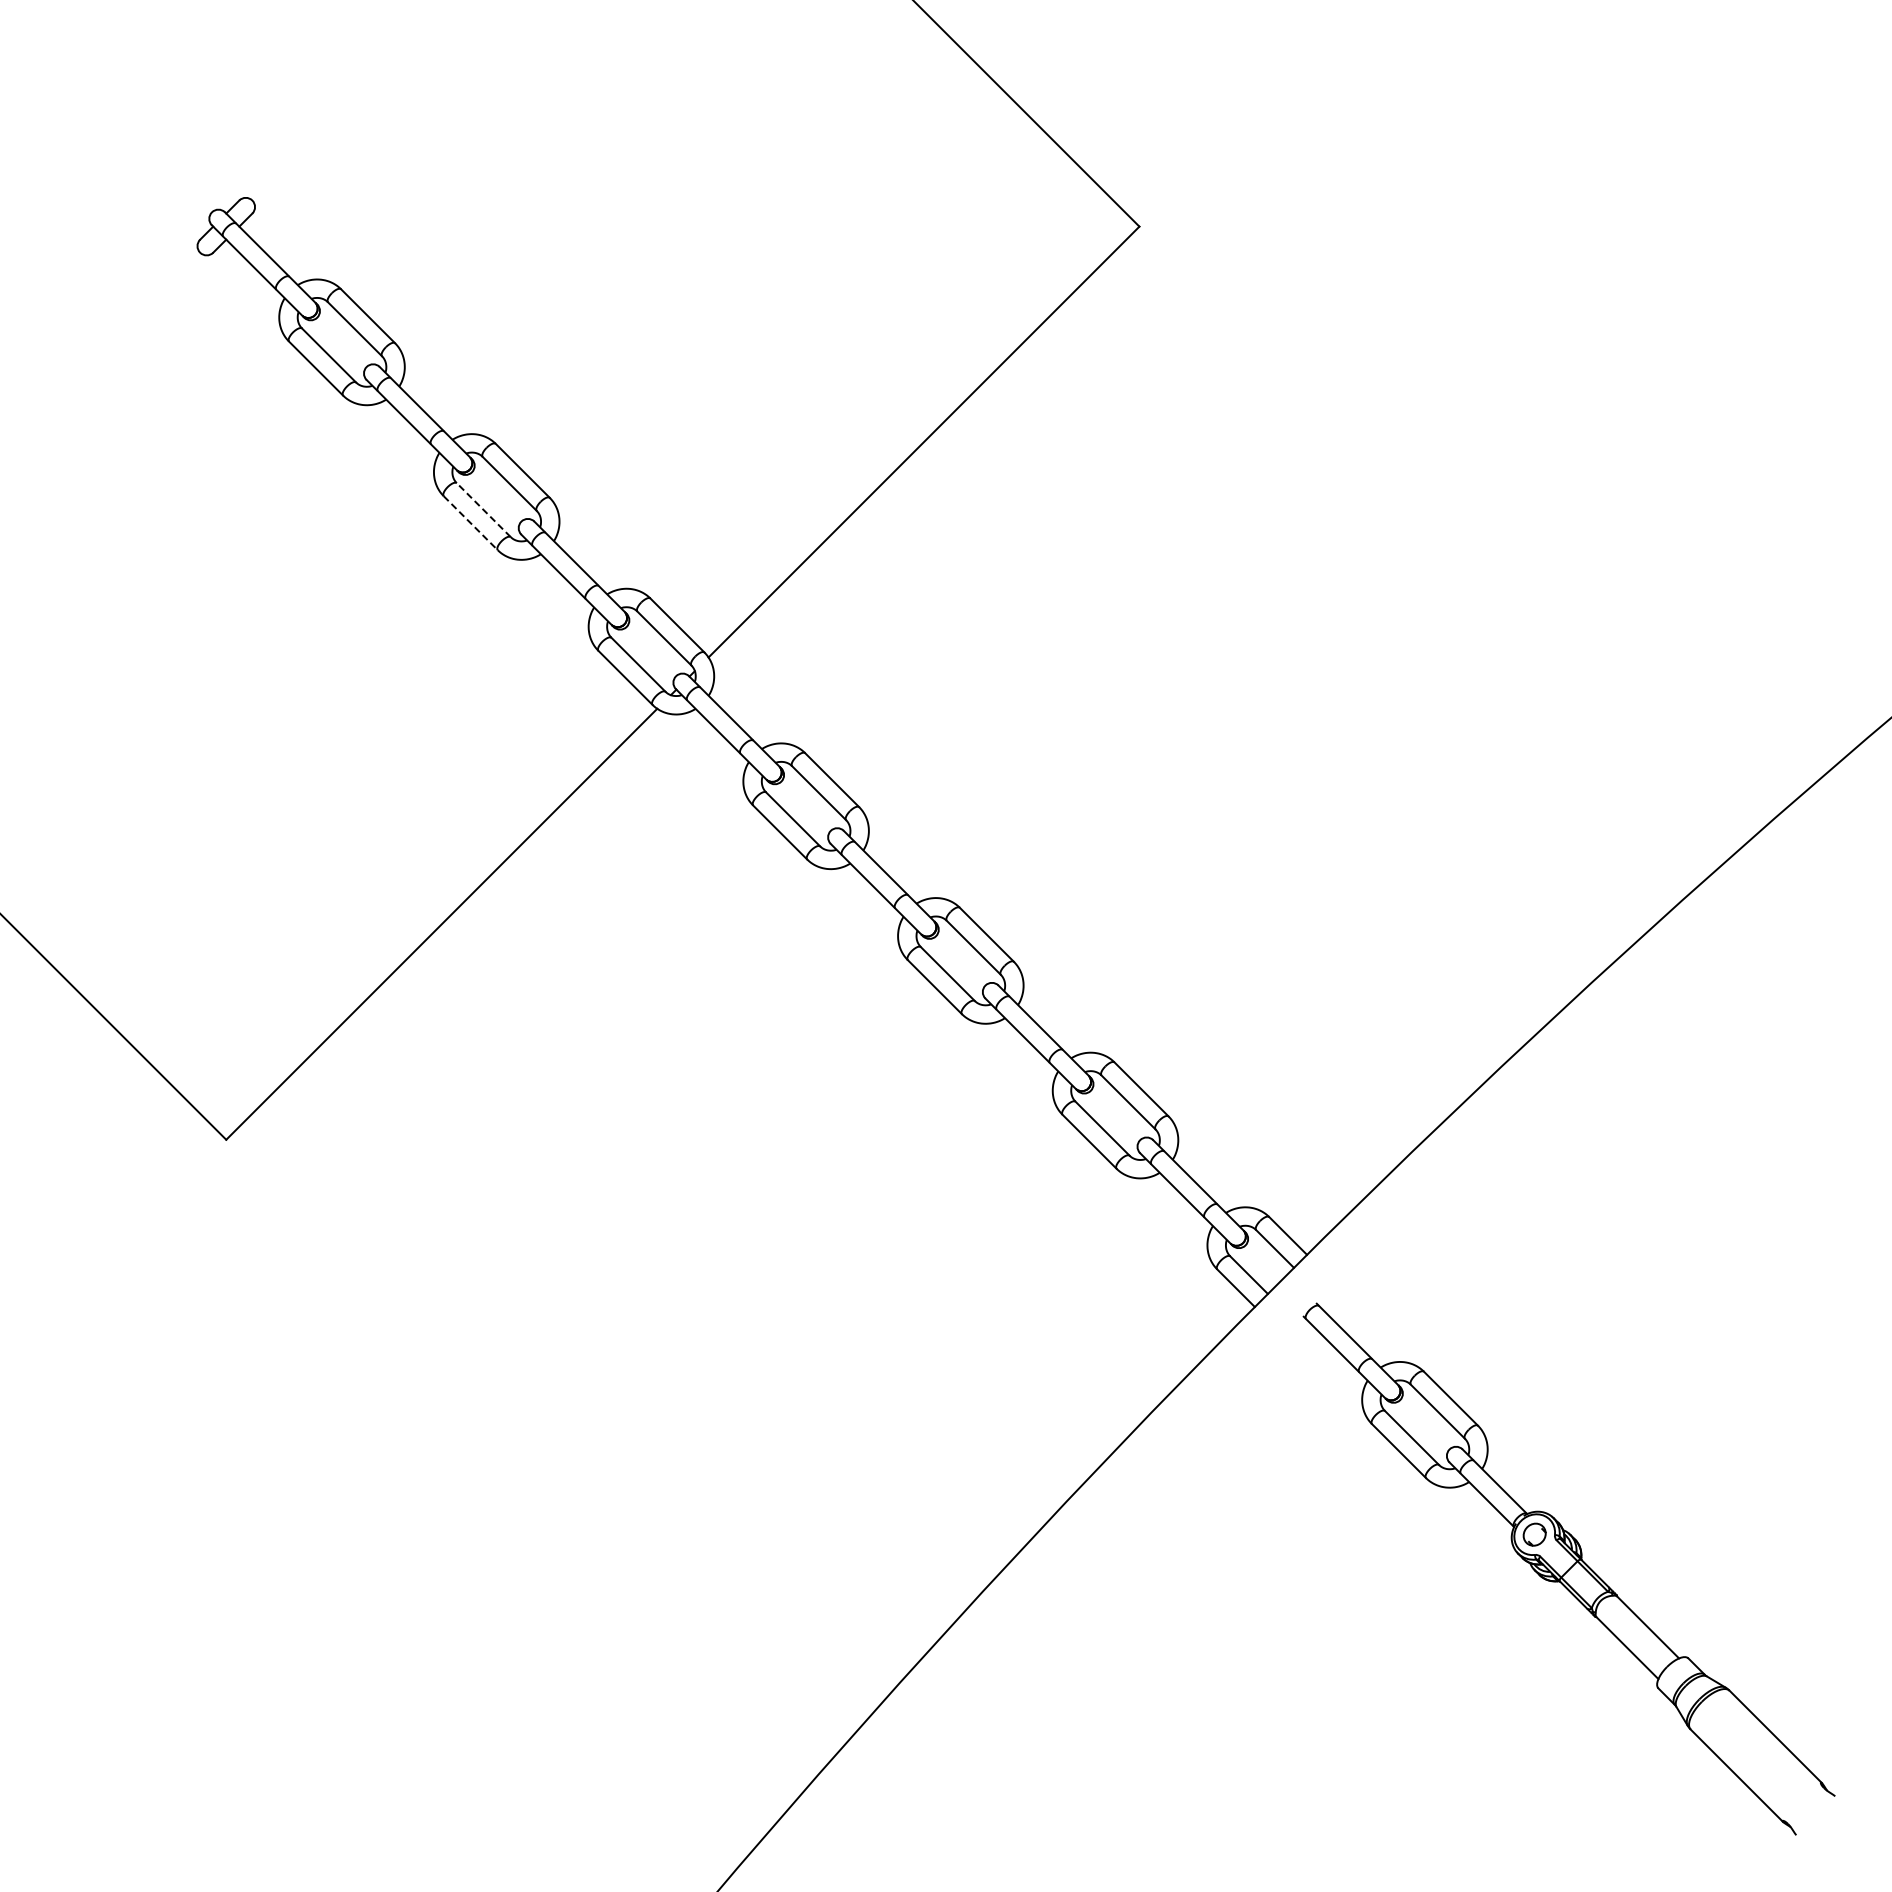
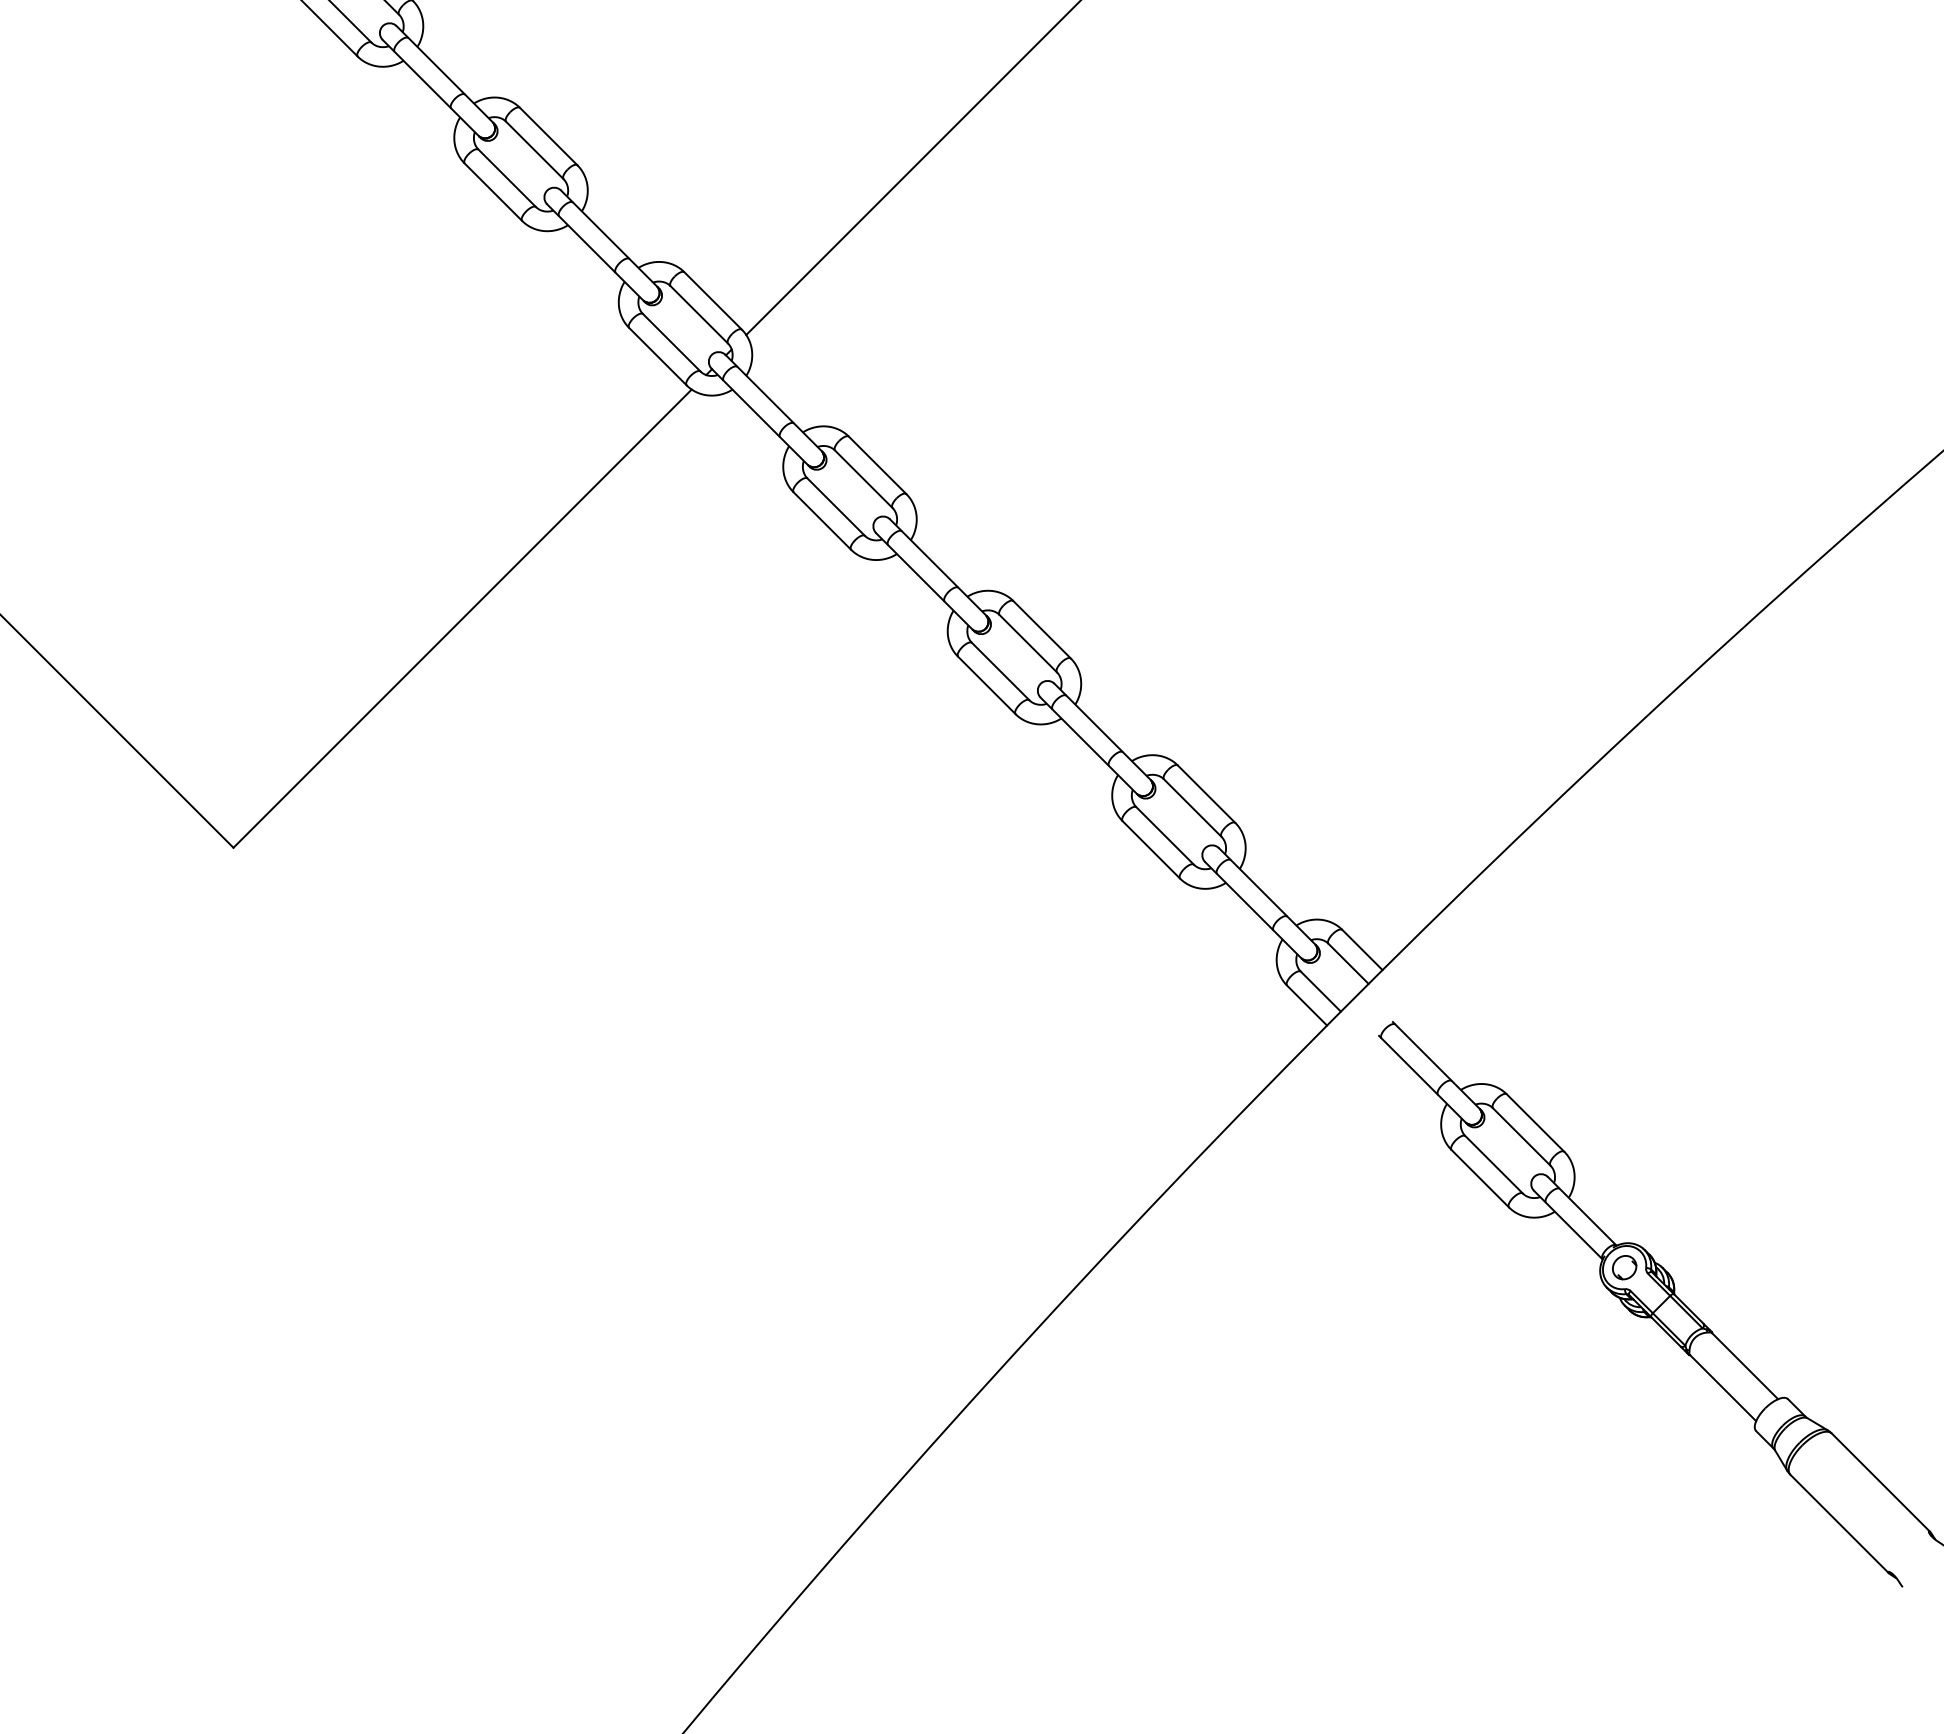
line: (483, 509) -> (506, 177), dashed -> solid
line: (471, 523) -> (494, 192), dashed -> solid

